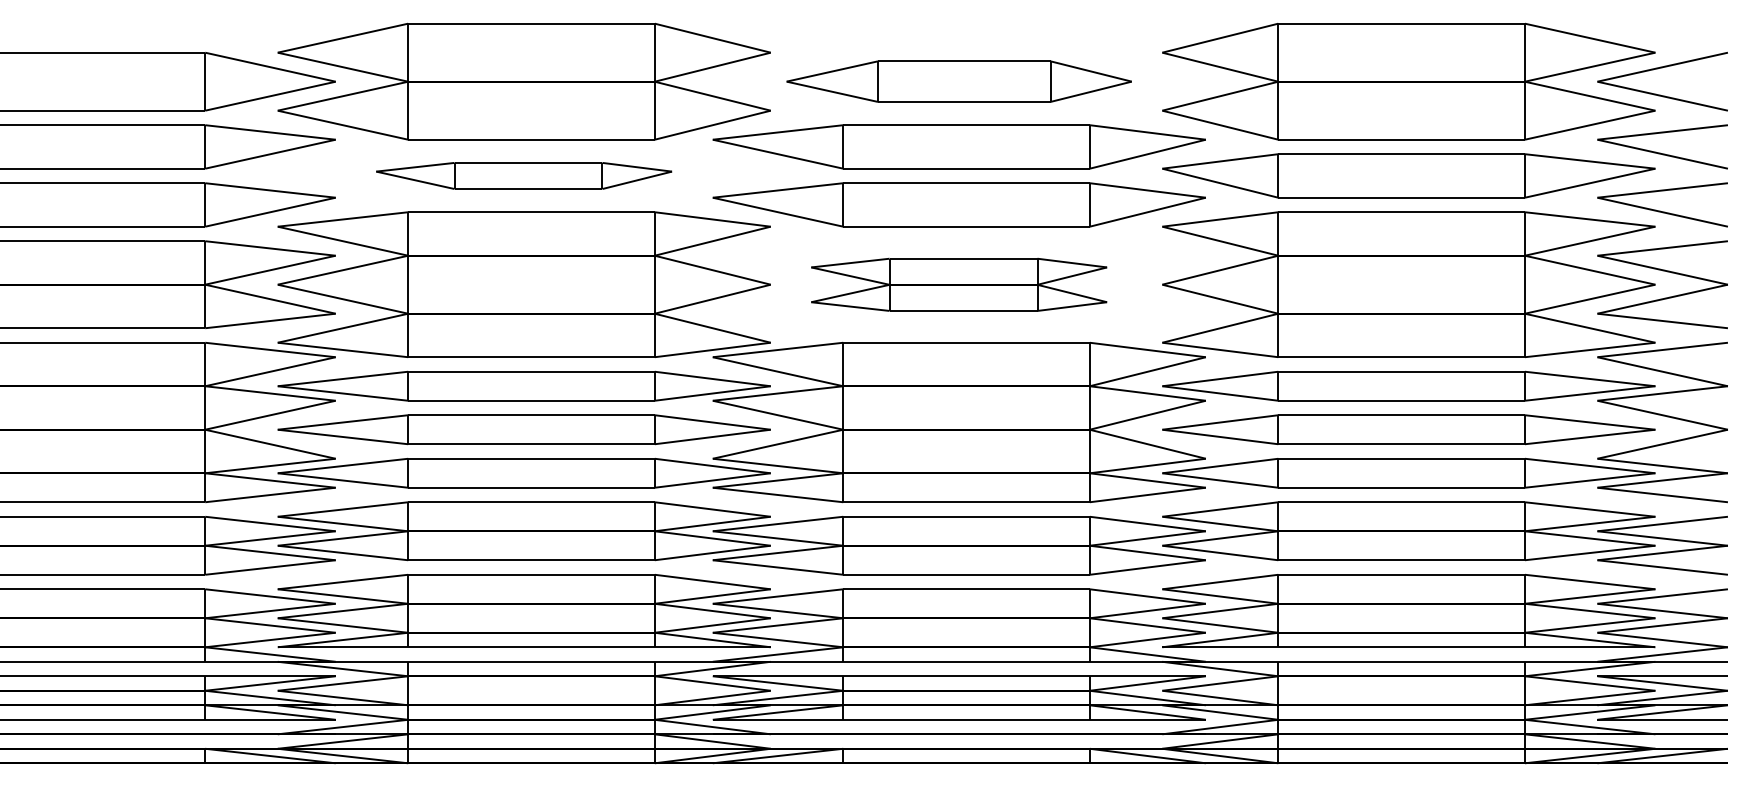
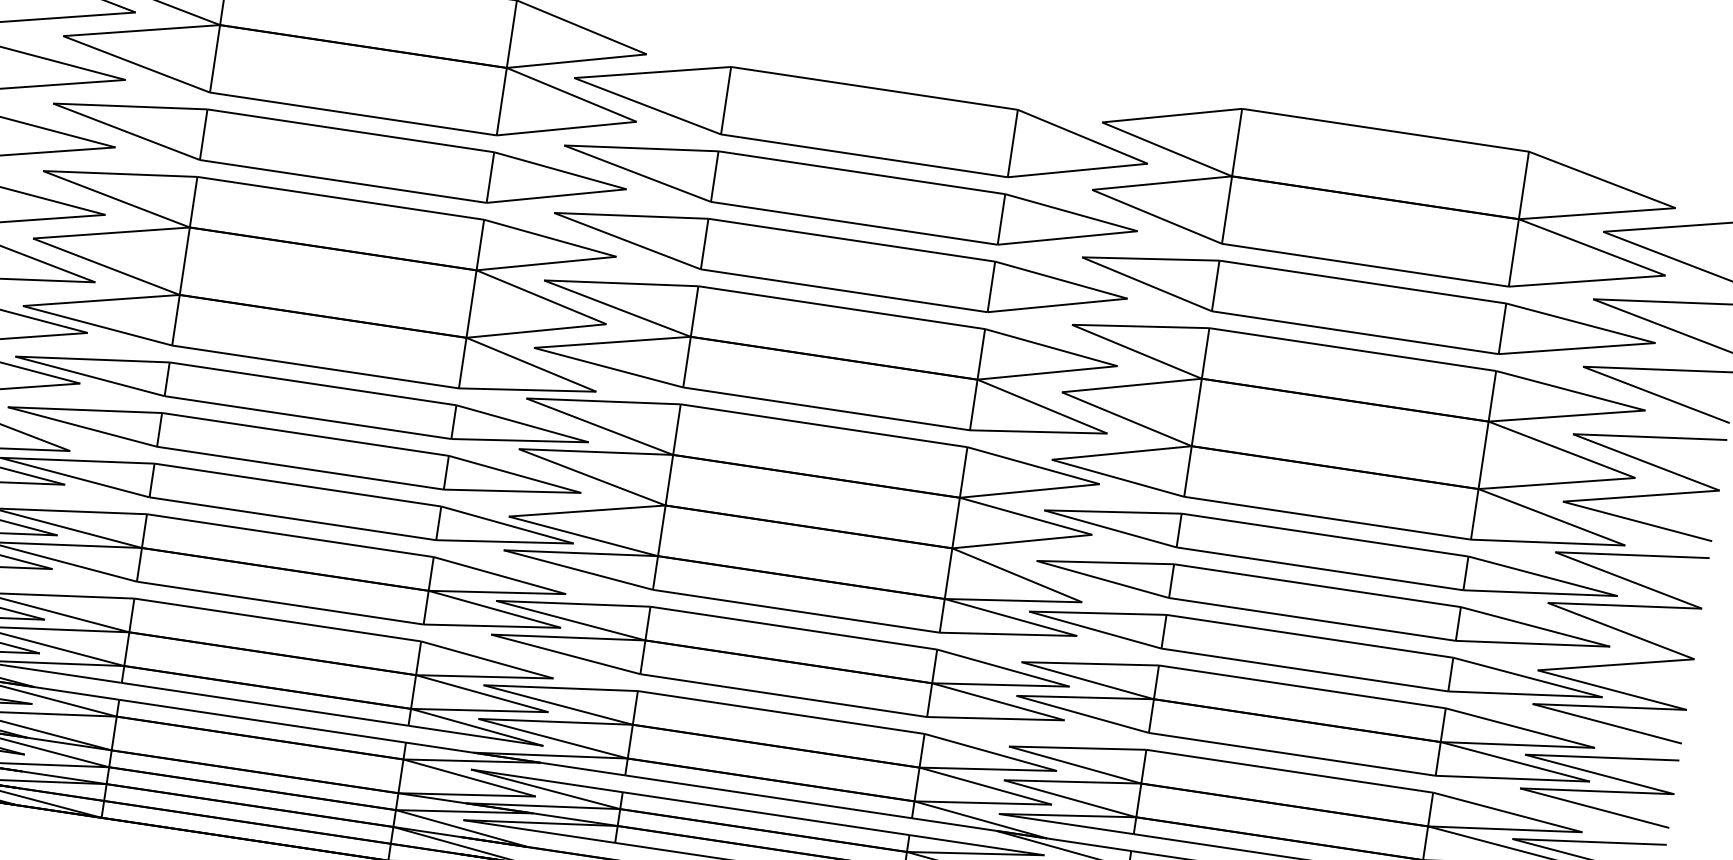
part: (958, 81) -> (860, 120), size x1.43
part: (523, 175) -> (337, 154), size x1.67
part: (958, 284) -> (824, 356), size x1.67

